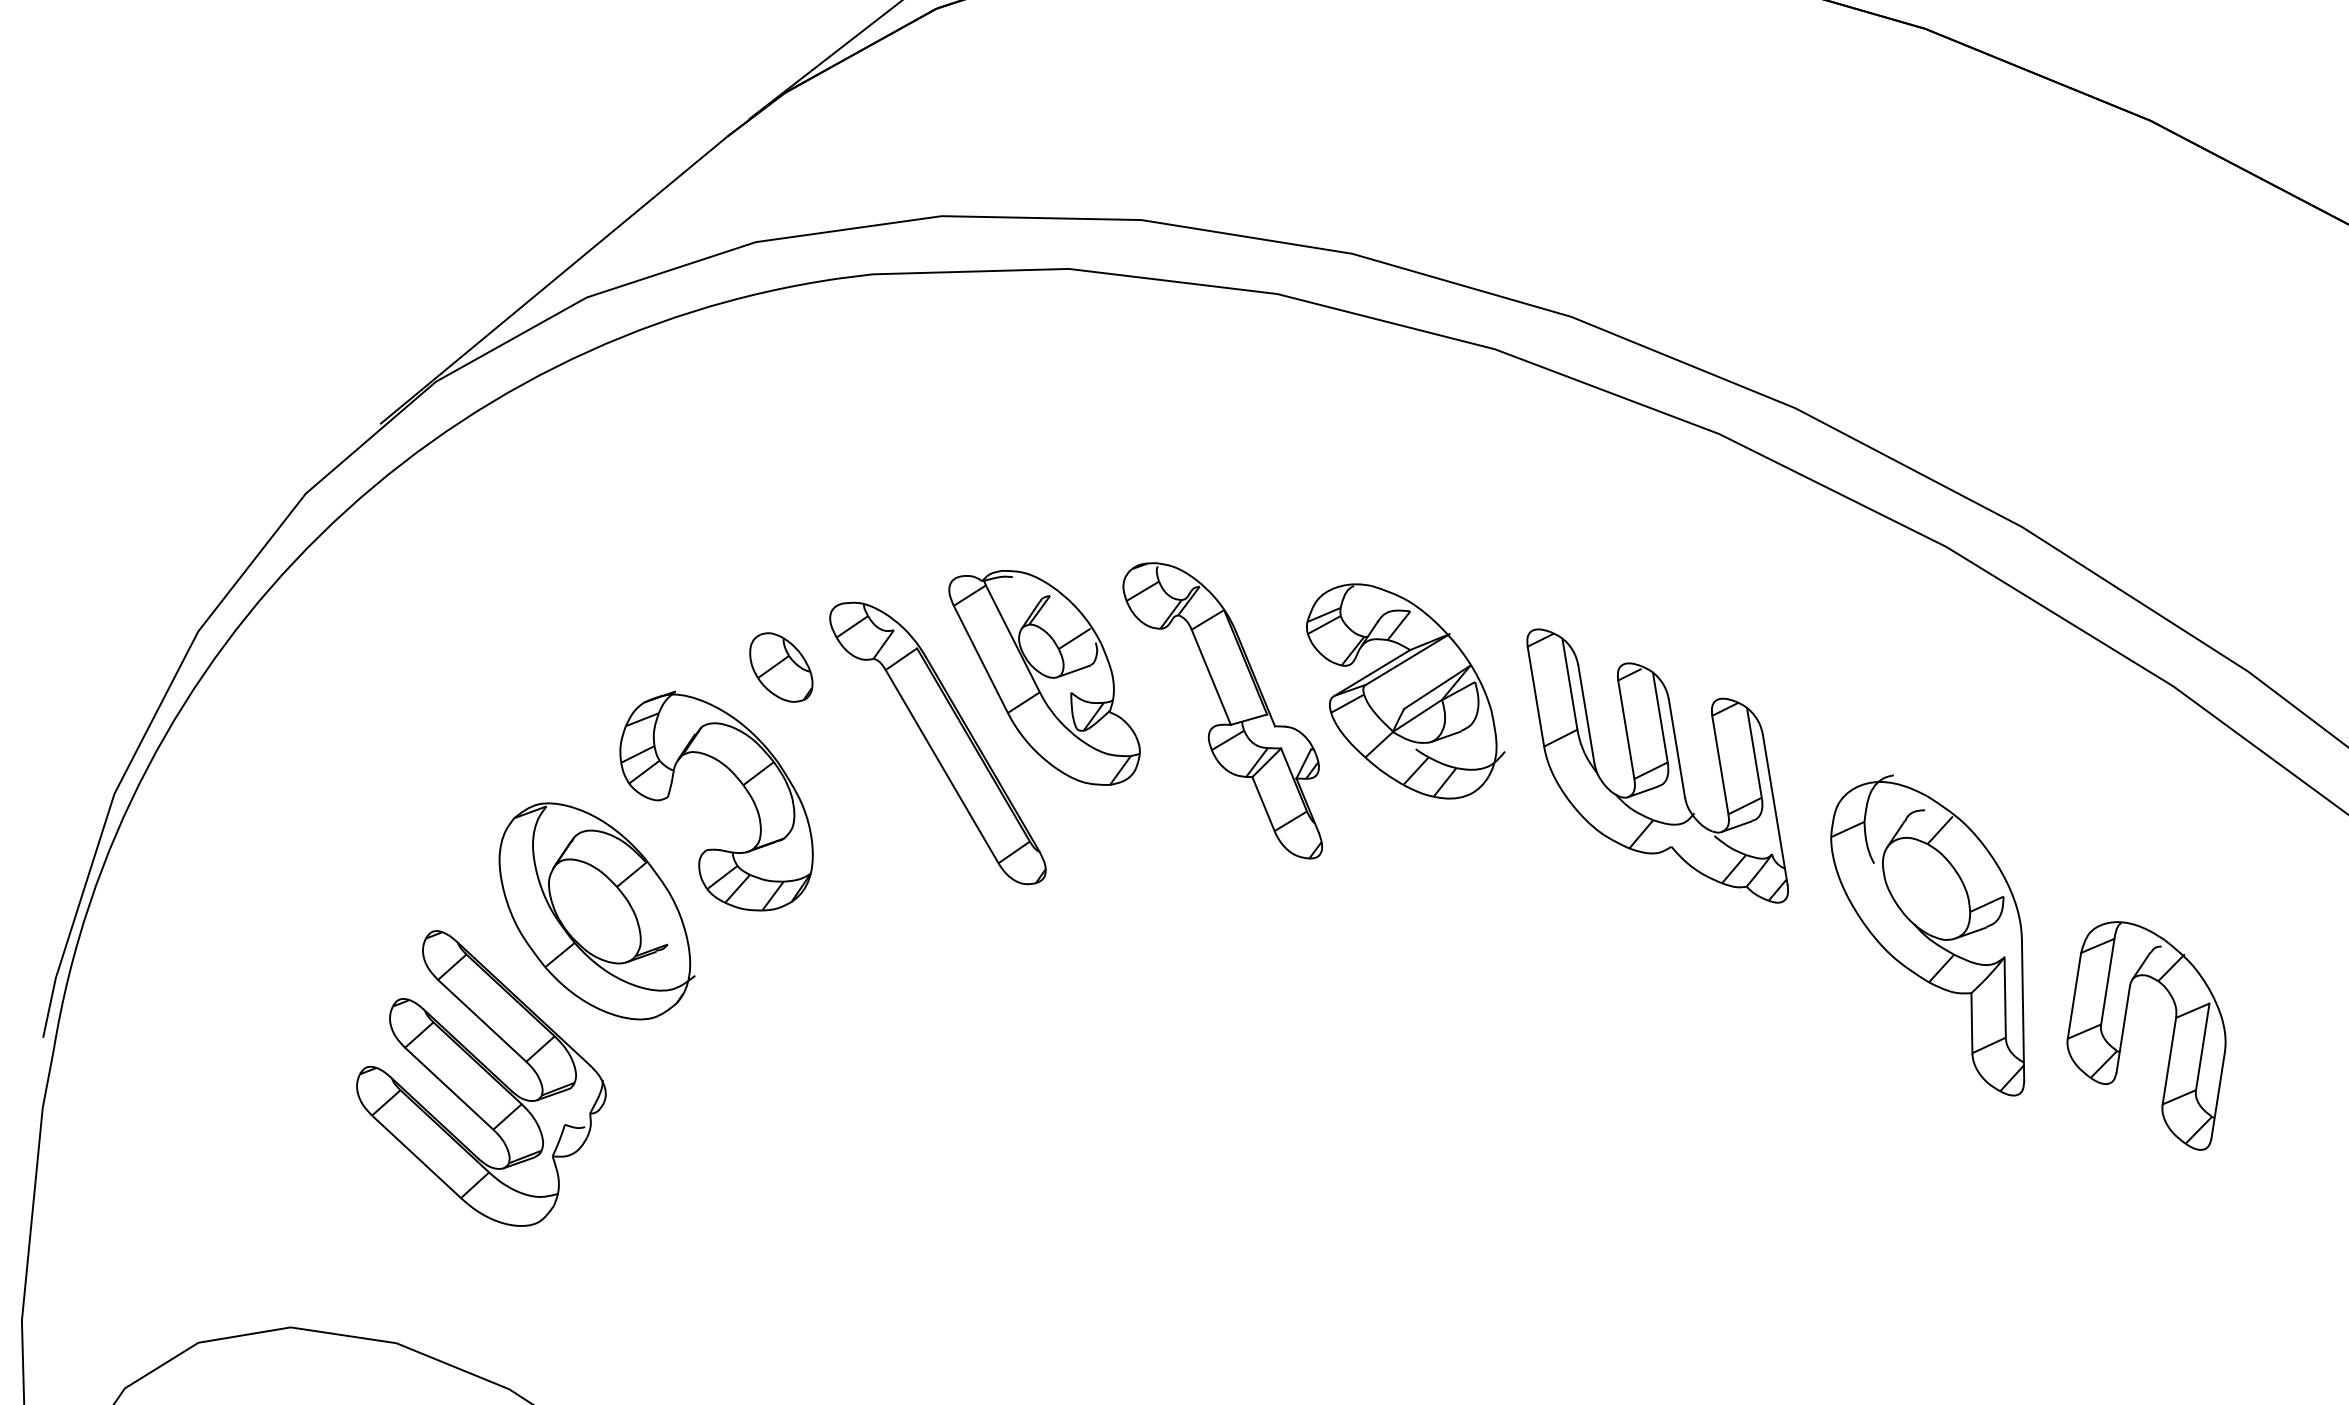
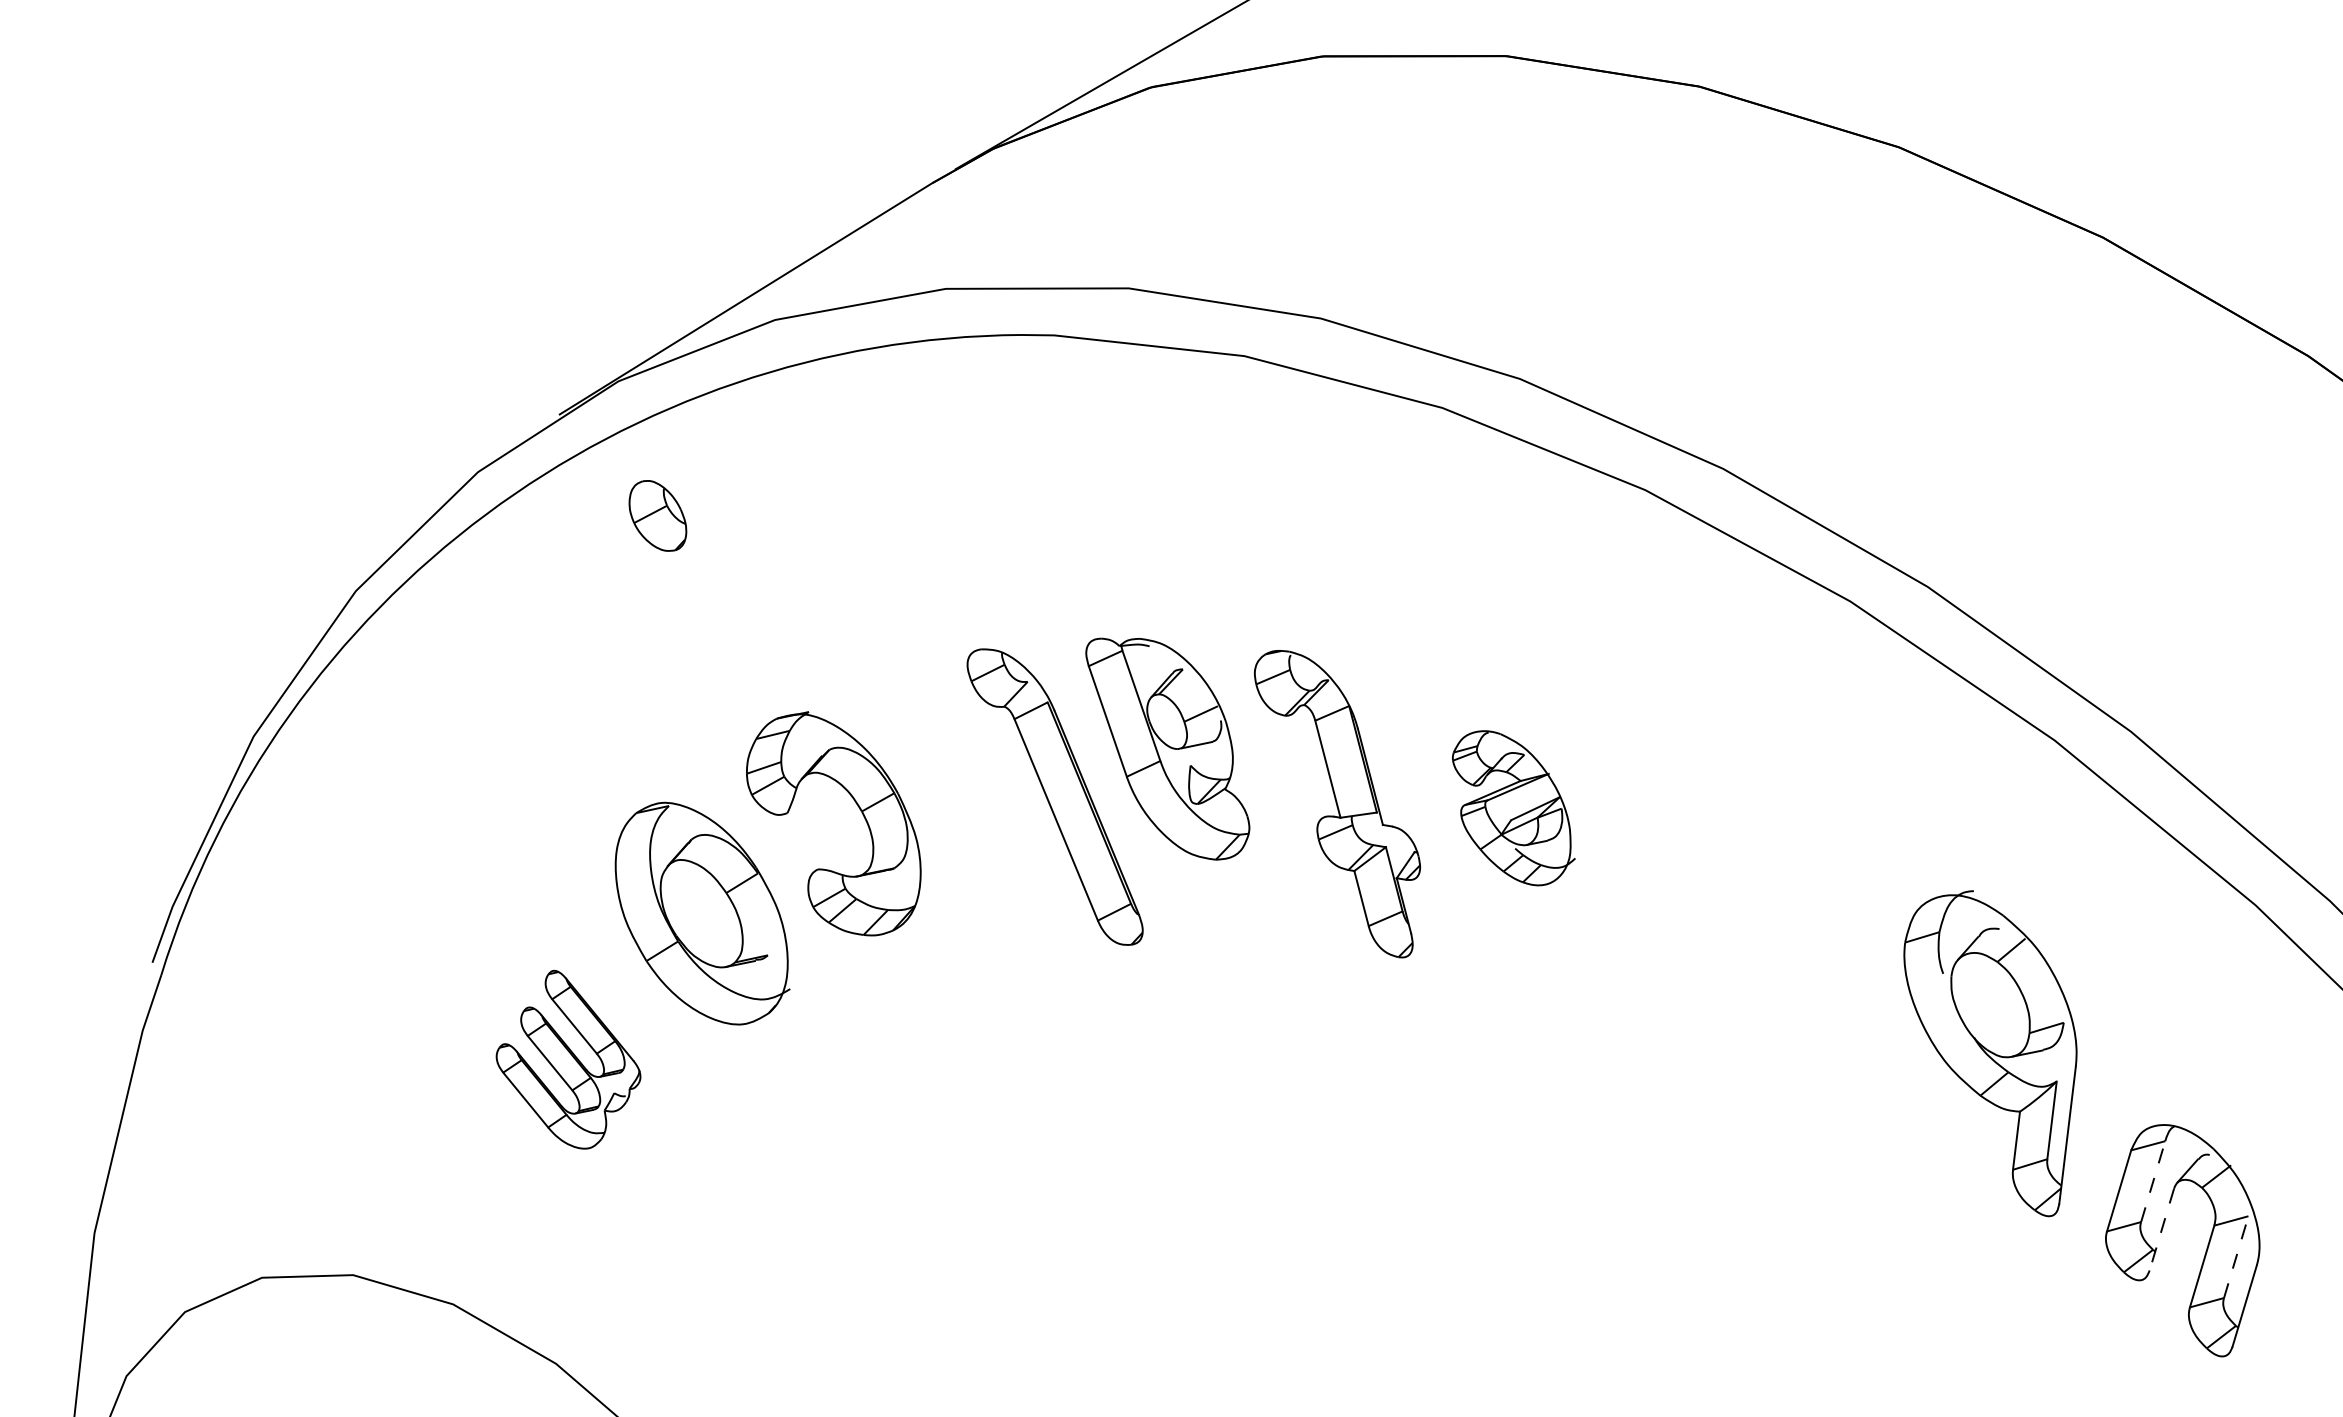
part: (780, 667) -> (657, 515), moved
part: (1405, 691) -> (1513, 808), size x0.7
part: (1656, 765) -> (1746, 913), removed
part: (1933, 938) -> (1990, 1053), moved
line: (2108, 981) -> (2153, 1181), solid -> dashed
line: (2122, 1029) -> (2161, 1229), solid -> dashed
line: (2203, 1047) -> (2236, 1257), solid -> dashed
part: (479, 1078) -> (568, 1059), size x0.6

